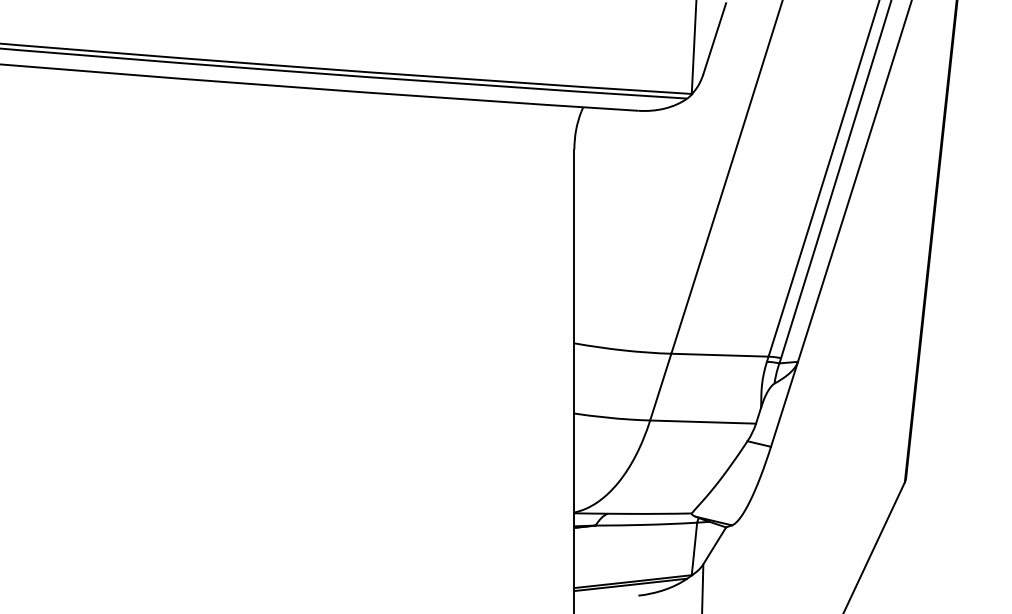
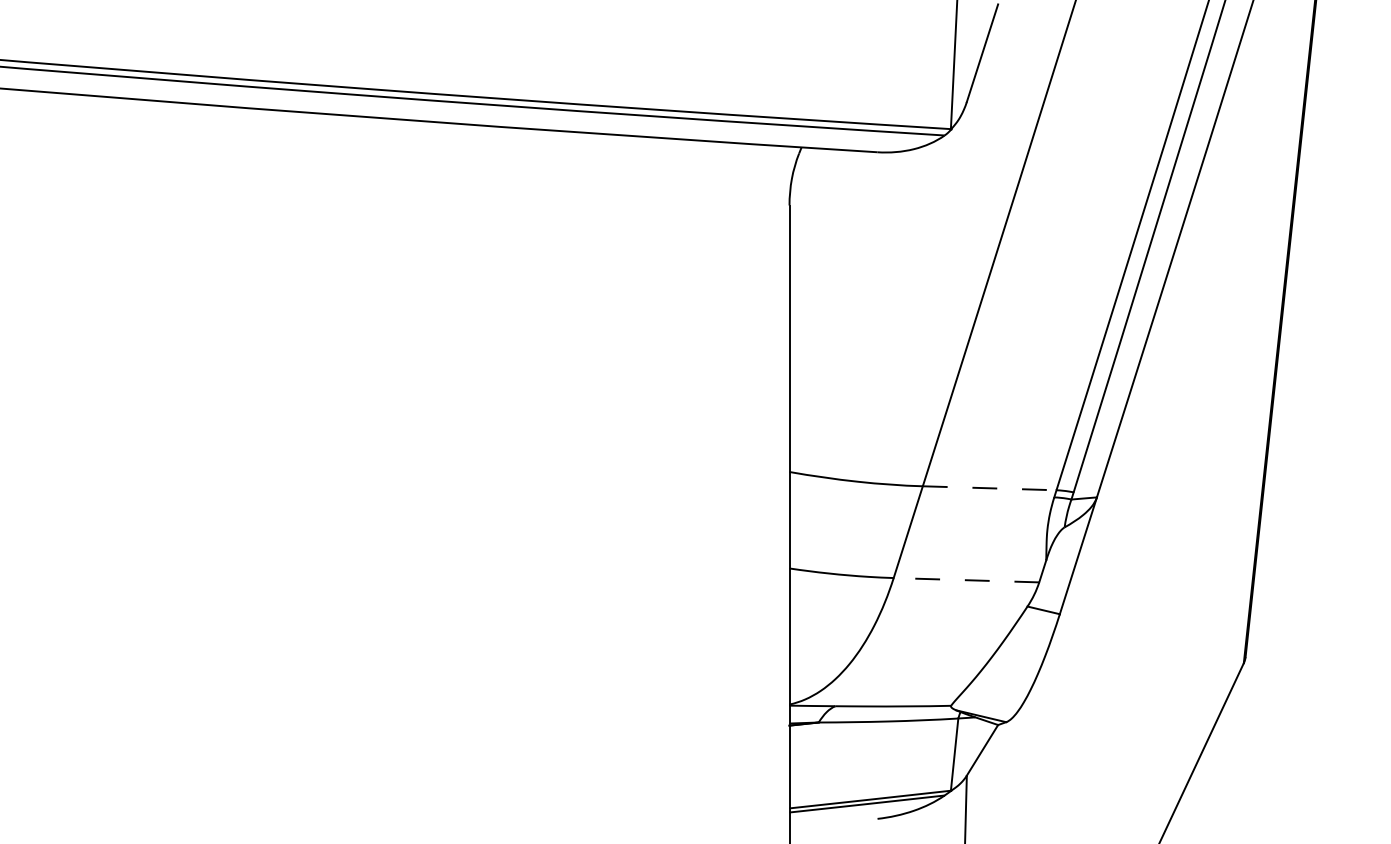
line: (719, 355) -> (989, 488), solid -> dashed
line: (703, 422) -> (967, 580), solid -> dashed

